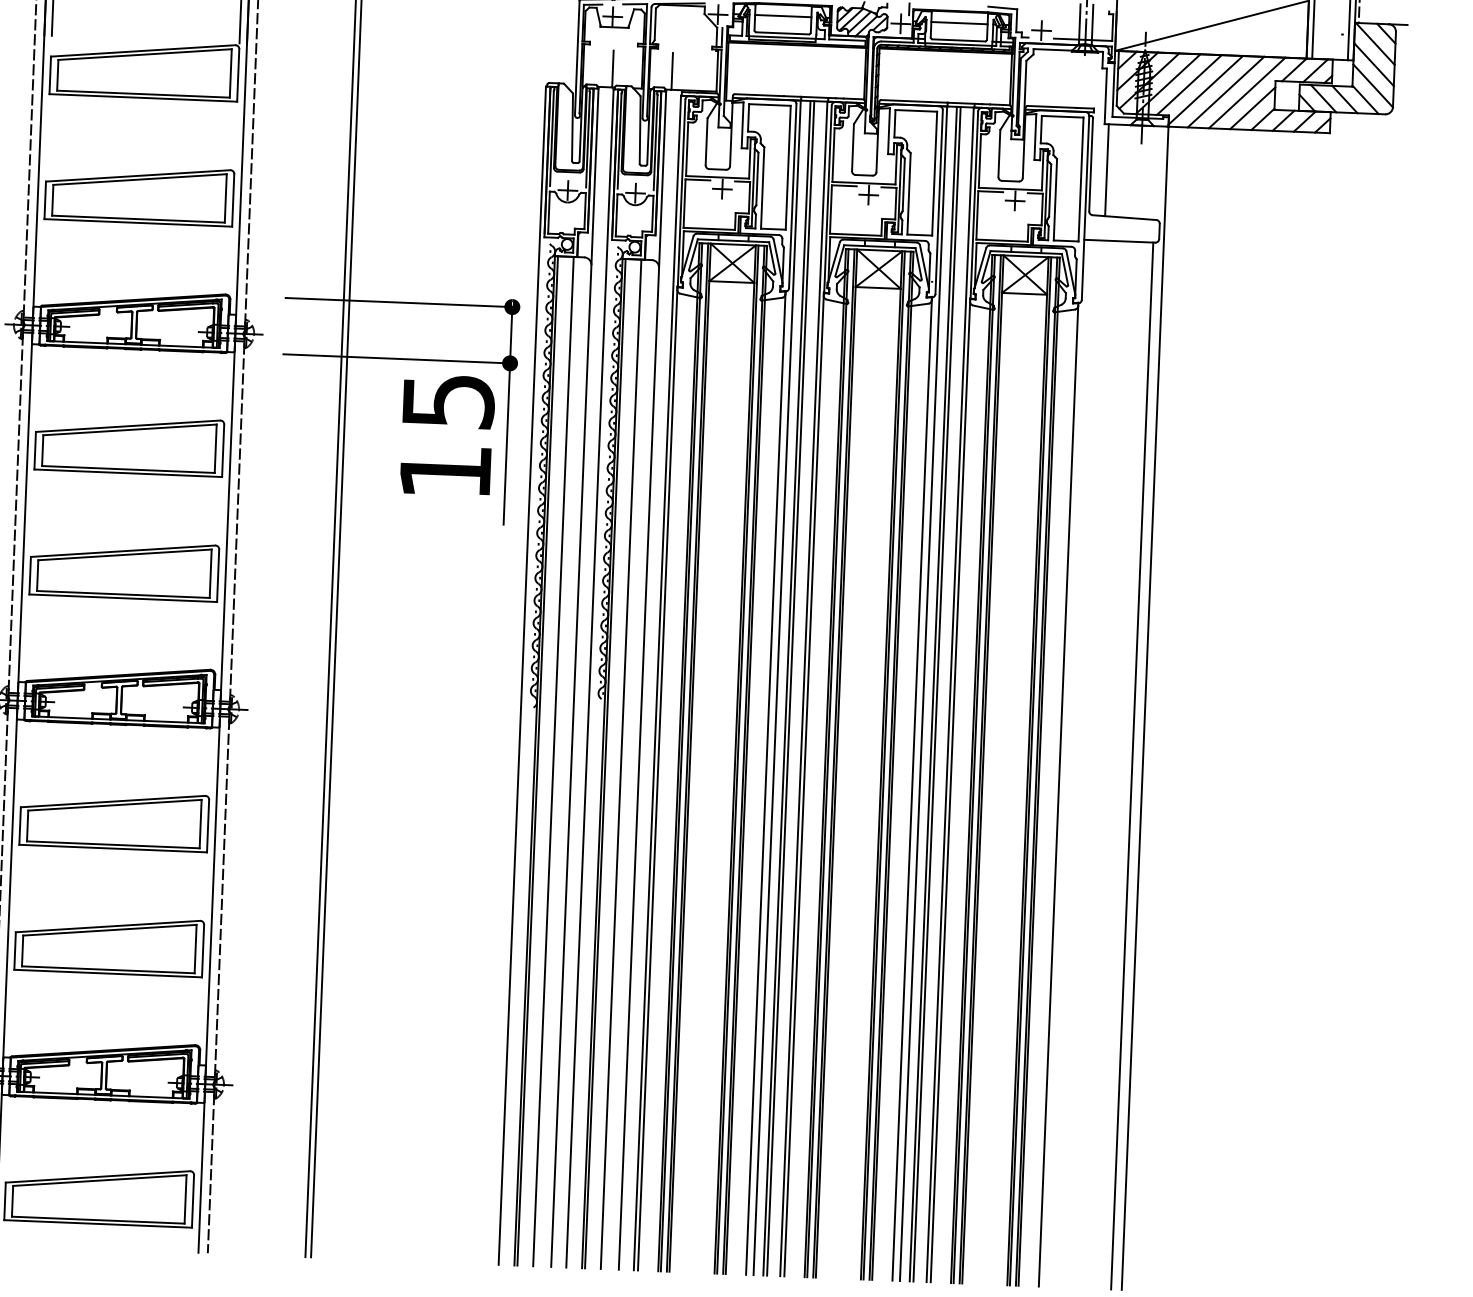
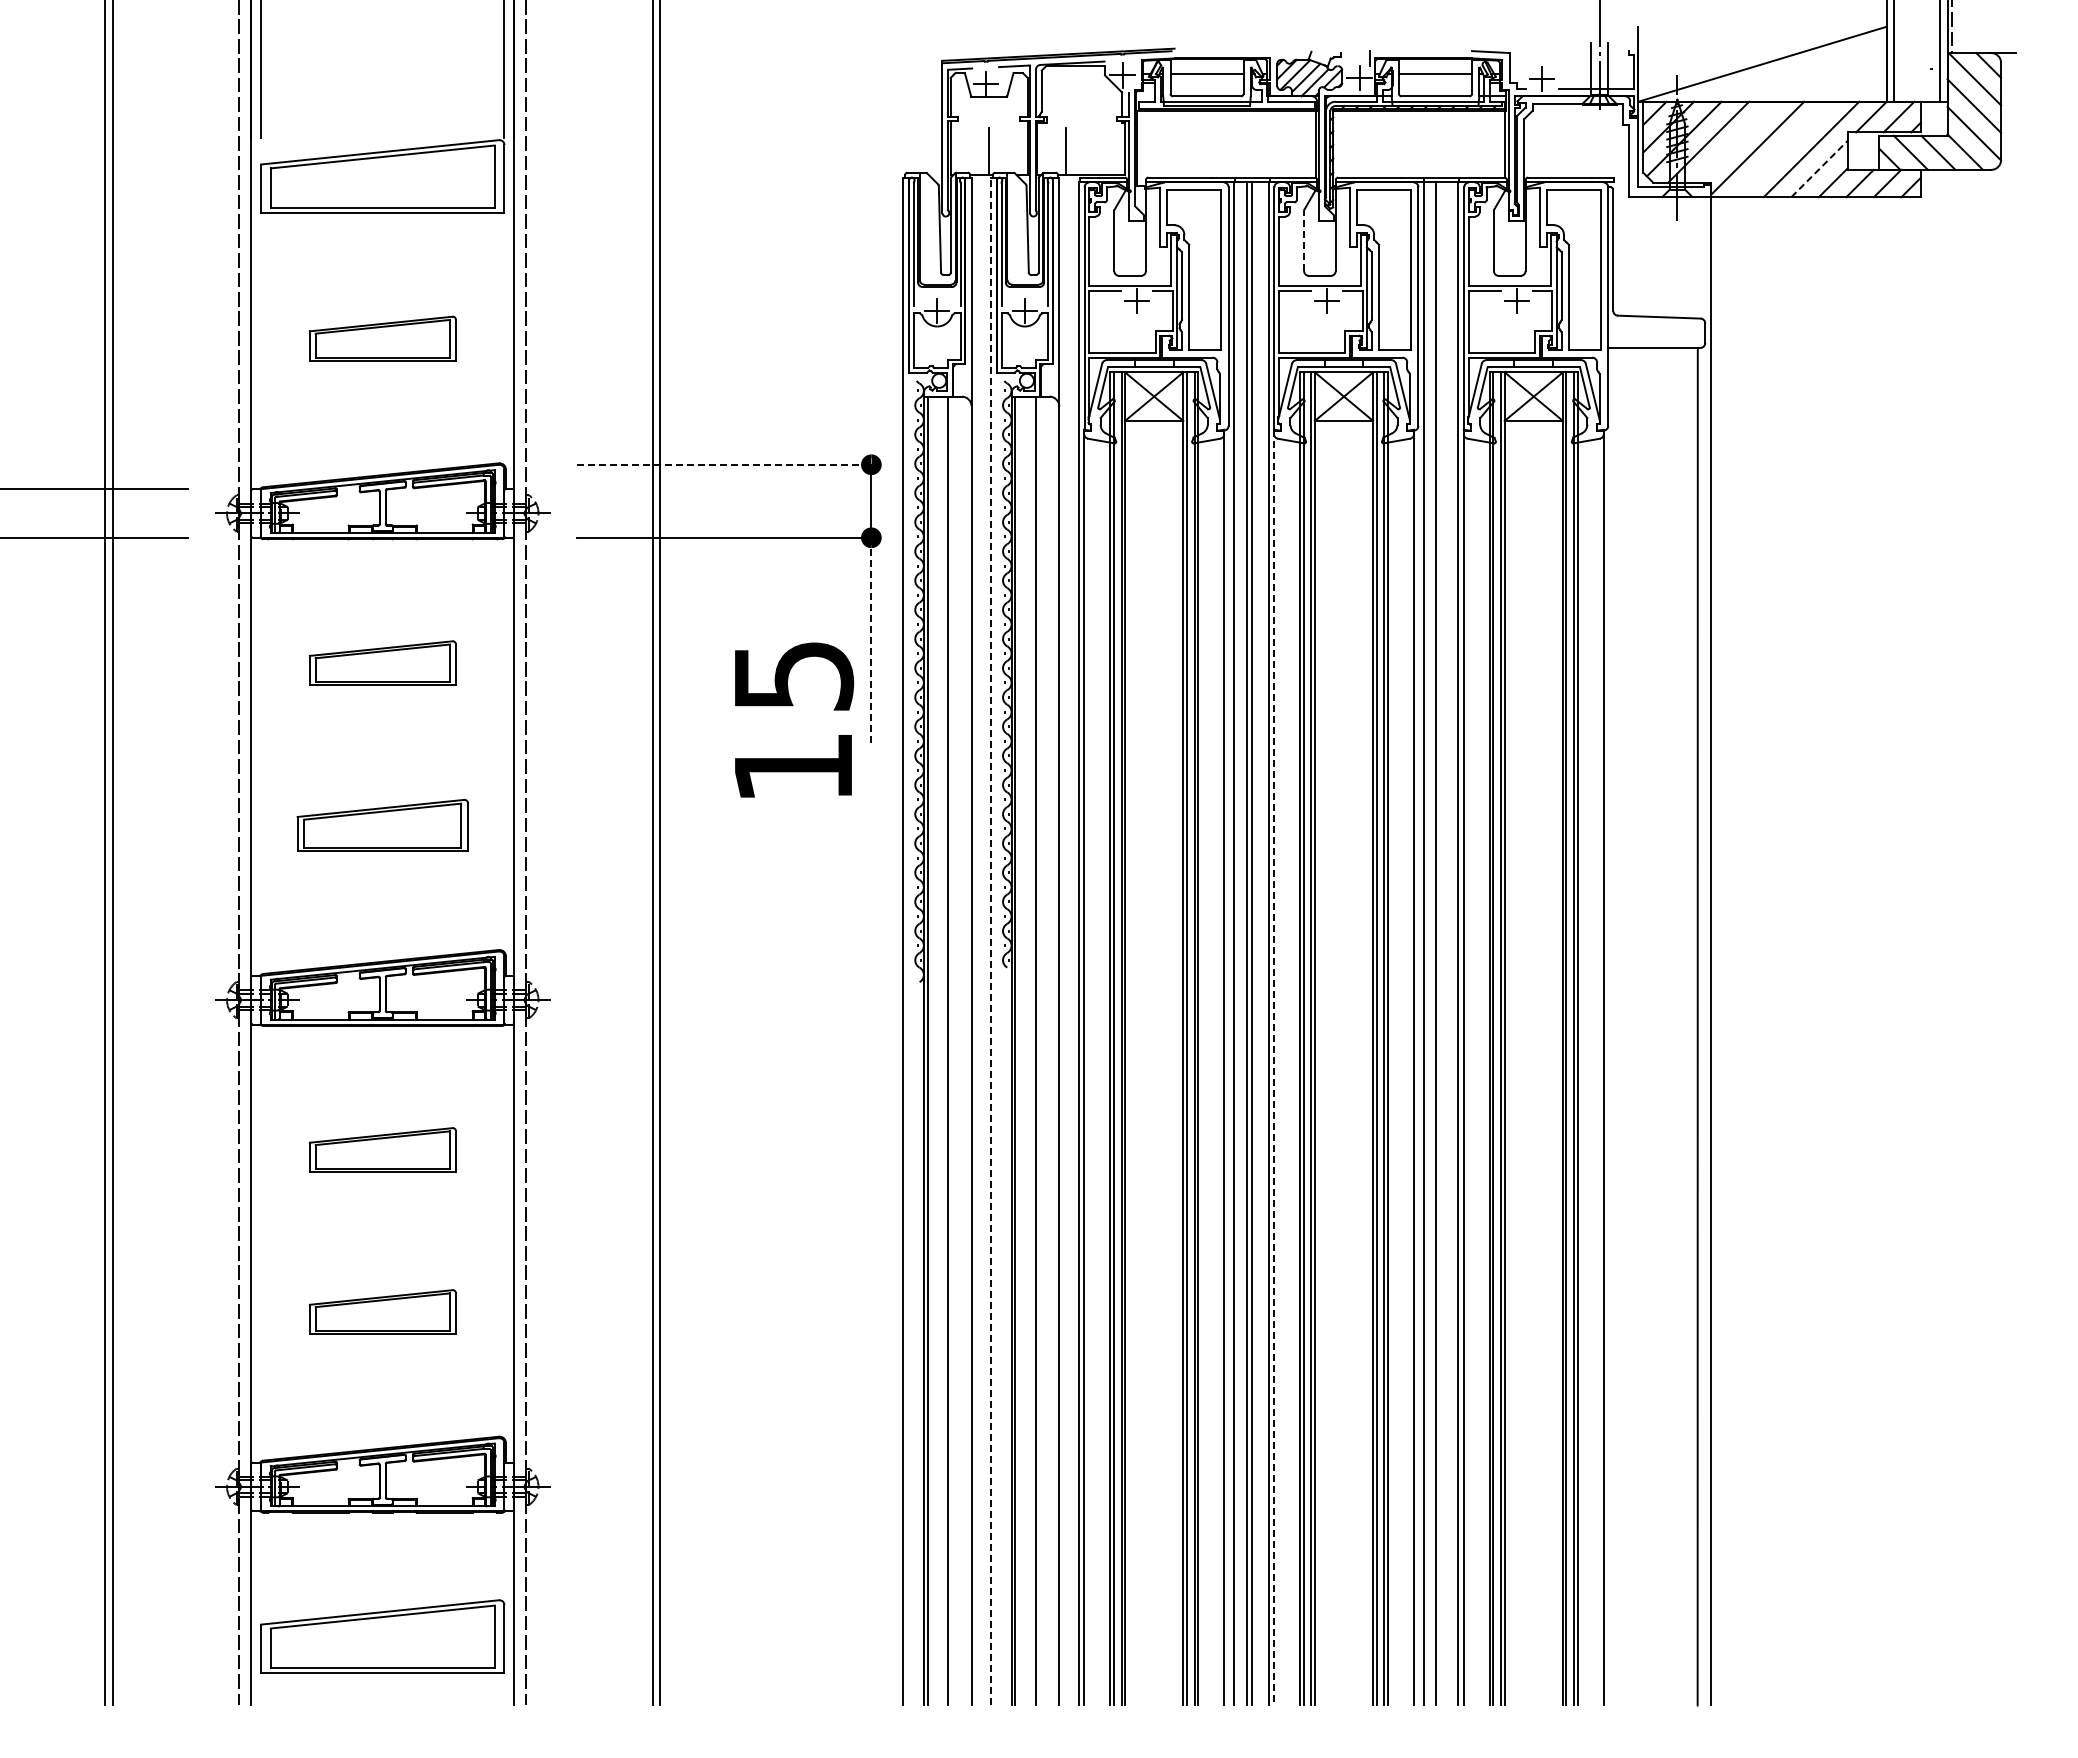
line: (1188, 84) -> (1735, 141), removed
line: (1225, 92) -> (1783, 149), removed
line: (1252, 107) -> (1819, 168), solid -> dashed
line: (853, 147) -> (1304, 240), solid -> dashed
line: (1107, 170) -> (1634, 256), removed
part: (139, 194) -> (382, 338), size x0.6
line: (401, 302) -> (727, 464), solid -> dashed
text: (447, 434) -> (794, 719), moved
part: (129, 444) -> (382, 662), size x0.6
line: (506, 444) -> (871, 642), solid -> dashed
part: (124, 570) -> (382, 825), size x0.7
line: (590, 678) -> (991, 941), solid -> dashed
line: (937, 693) -> (1441, 943), removed
line: (803, 784) -> (1273, 1067), solid -> dashed
part: (114, 819) -> (382, 1149), size x0.6
part: (109, 944) -> (382, 1311), size x0.6

